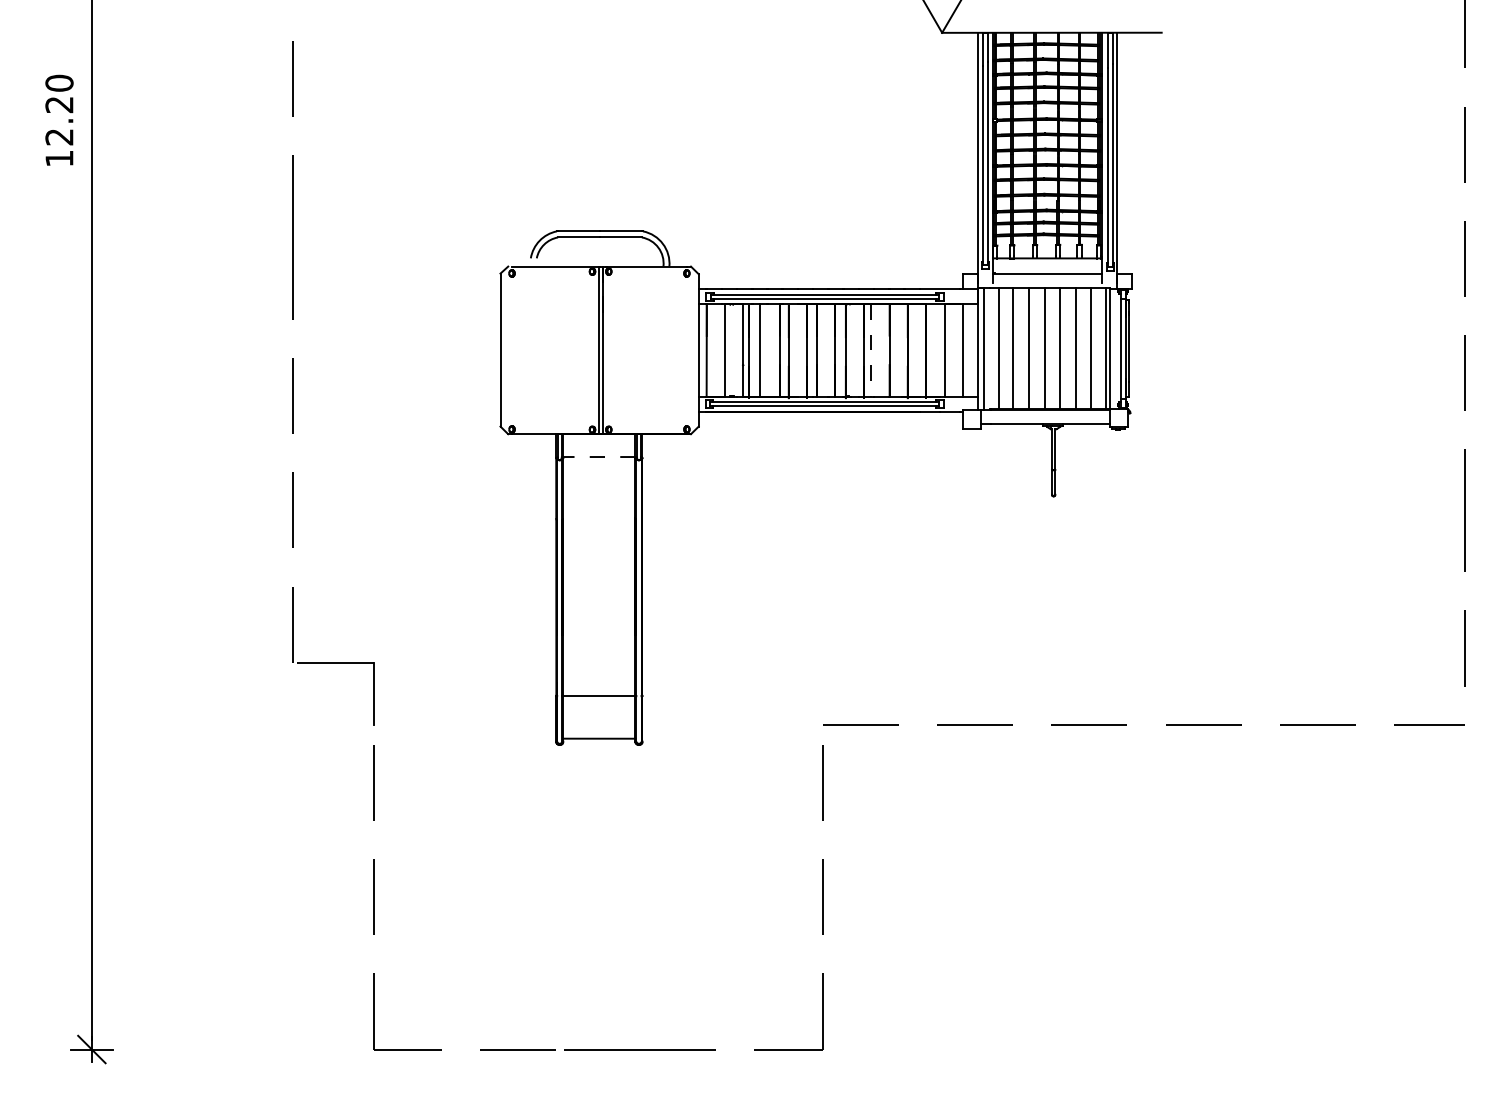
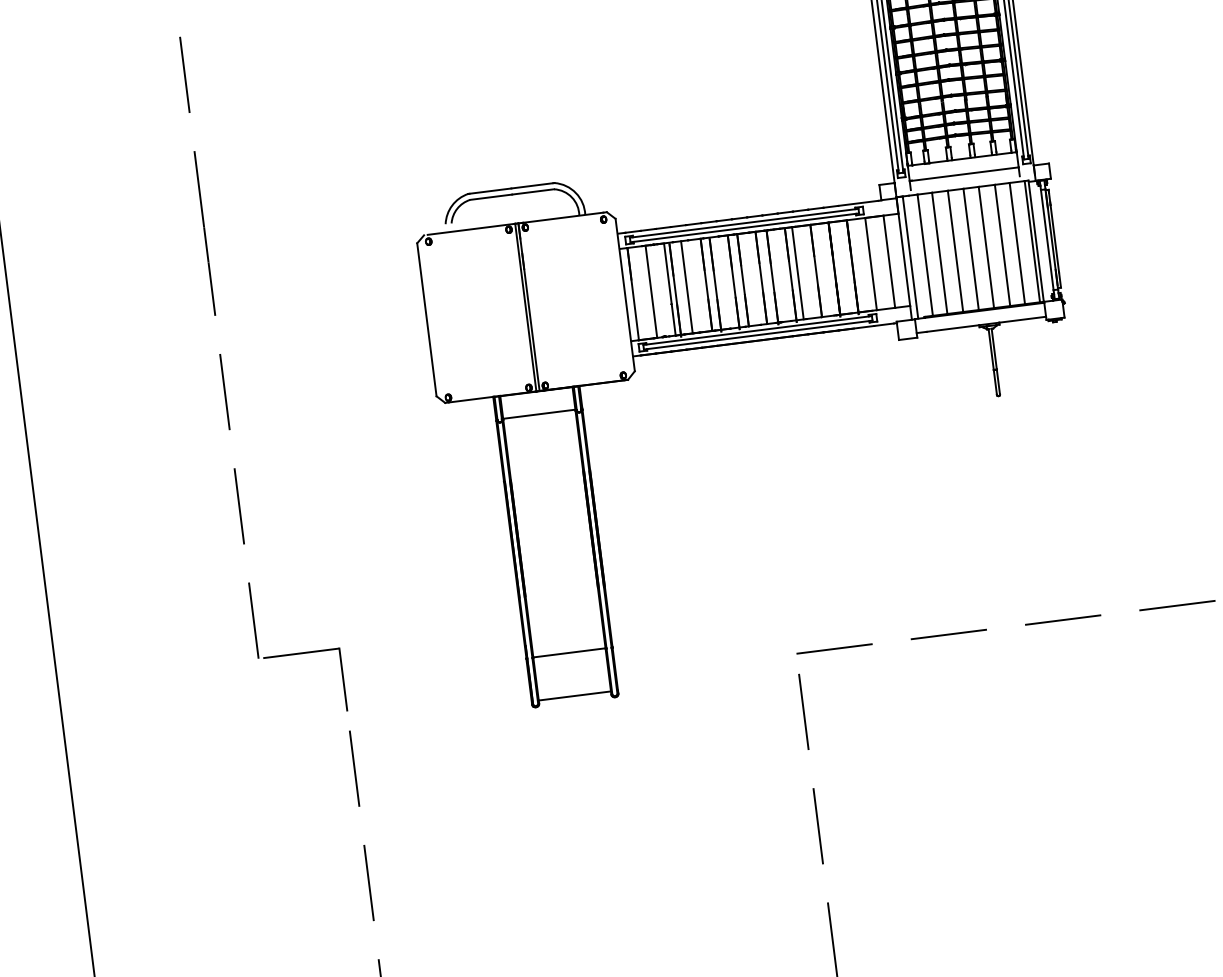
line: (871, 350) -> (798, 273), dashed -> solid
line: (598, 457) -> (538, 414), dashed -> solid

